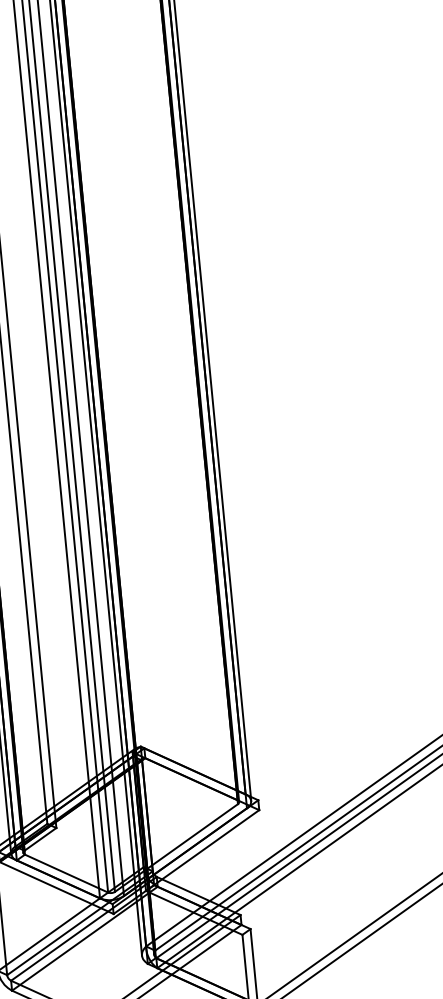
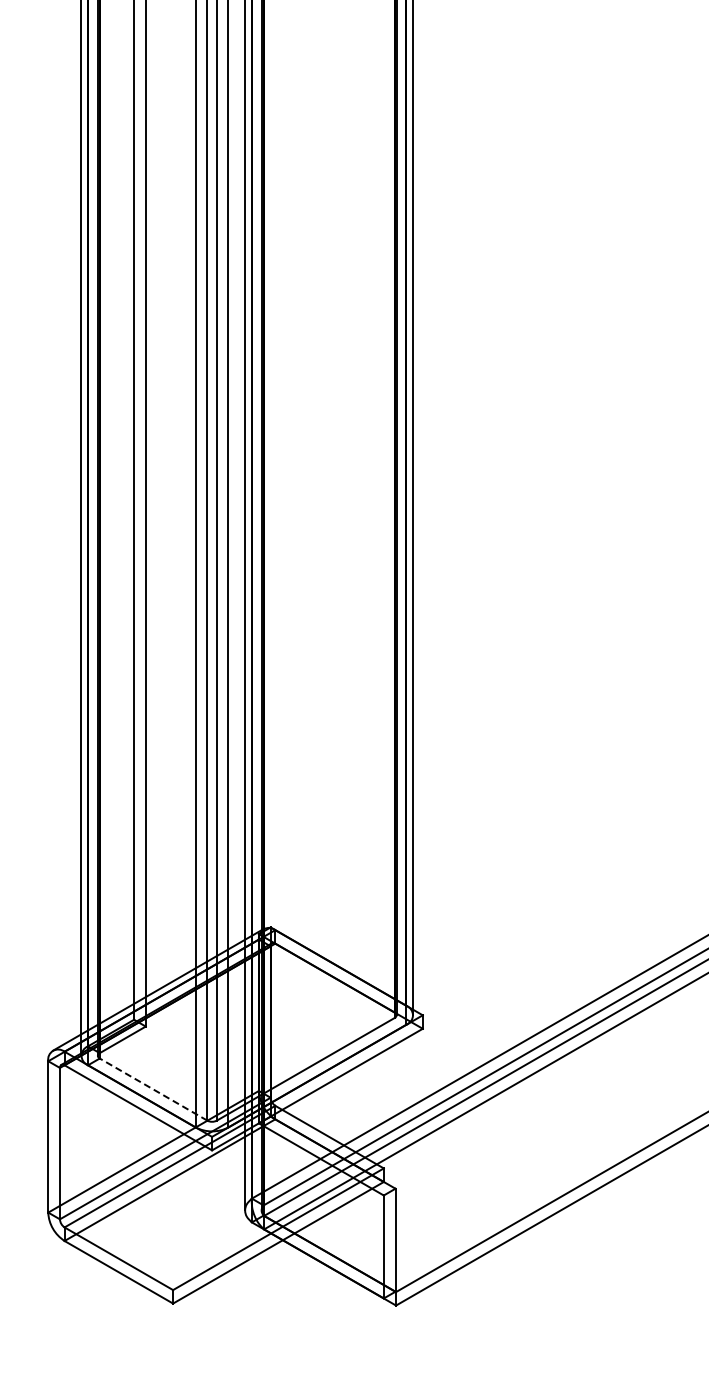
line: (66, 873) -> (153, 1089), solid -> dashed

